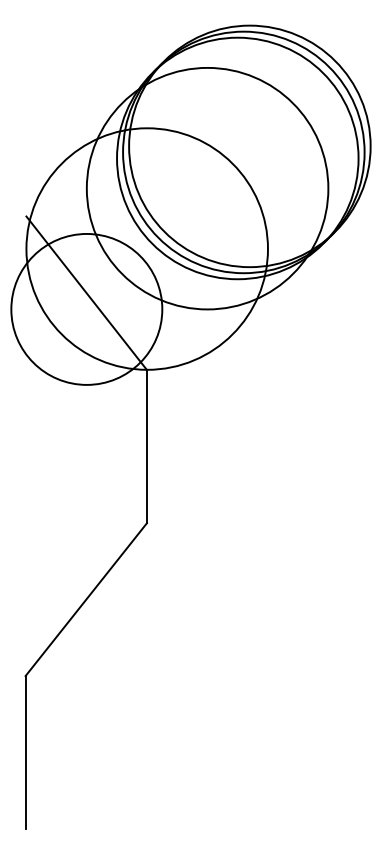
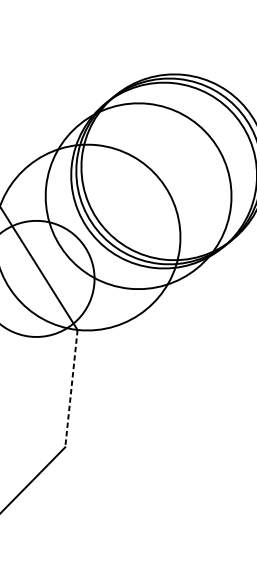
line: (146, 446) -> (71, 388), solid -> dashed

